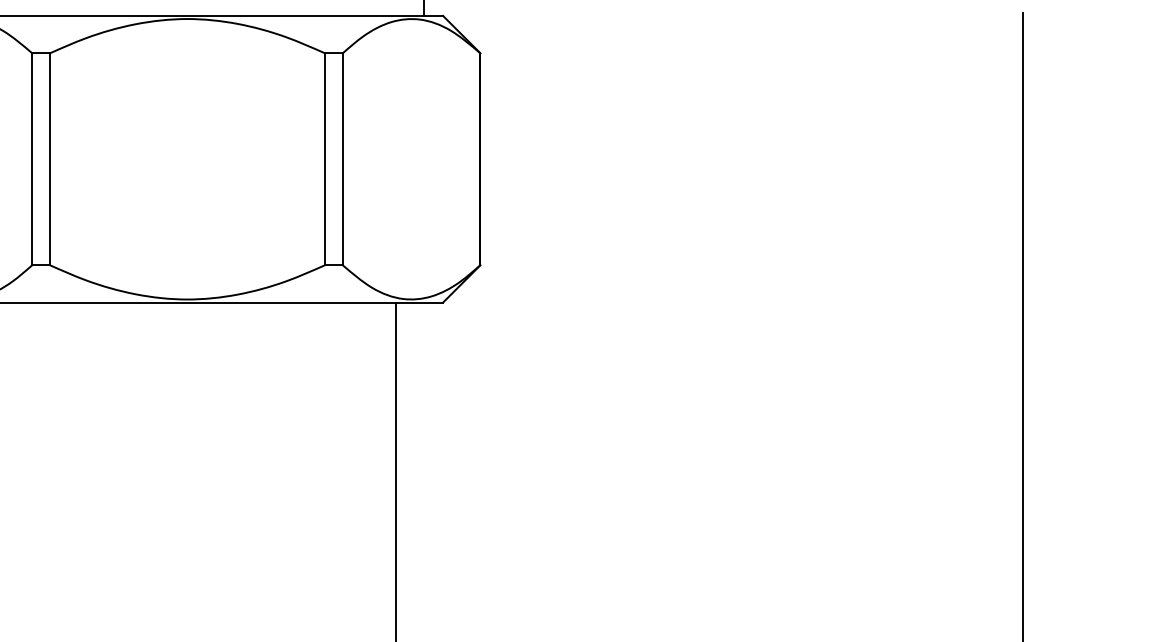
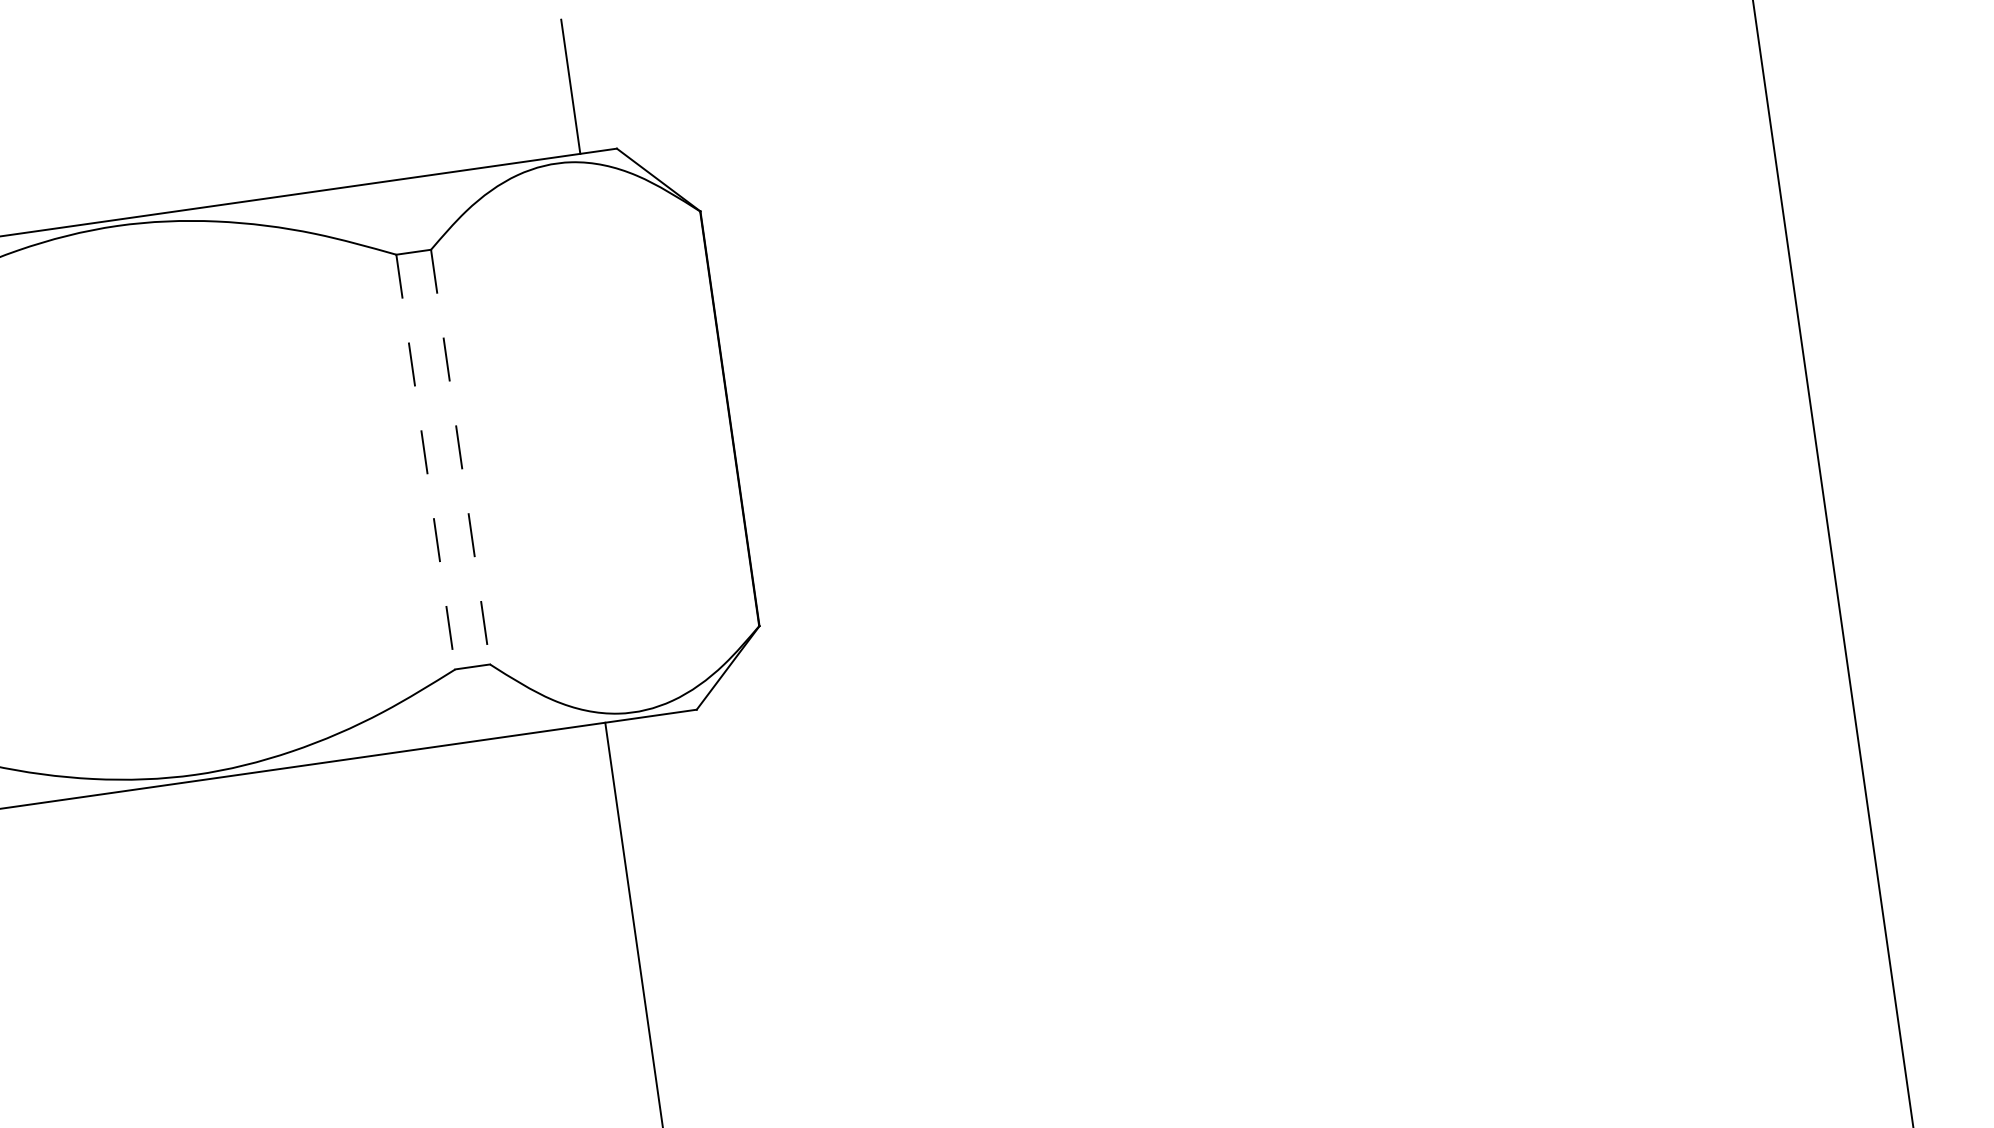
line: (325, 159) -> (426, 462), solid -> dashed
line: (342, 159) -> (460, 457), solid -> dashed

